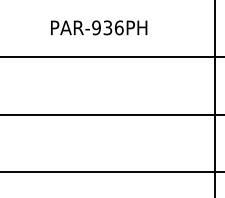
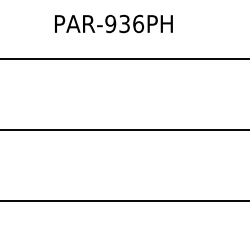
text: (99, 27) -> (114, 23), moved

